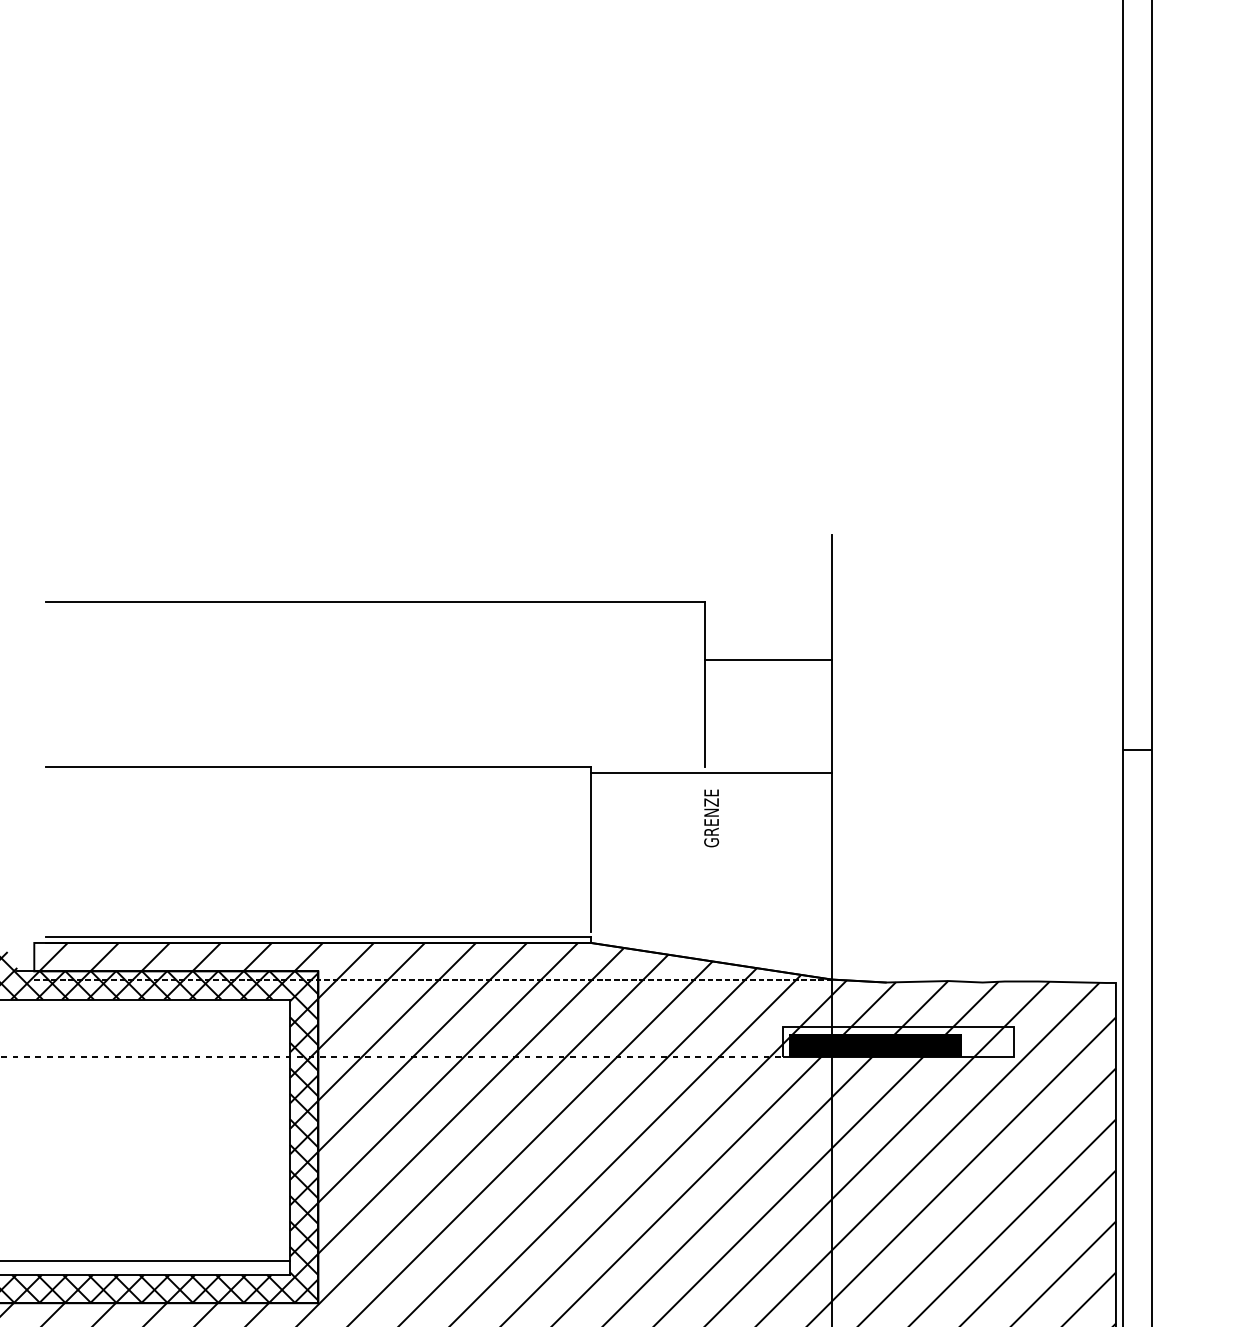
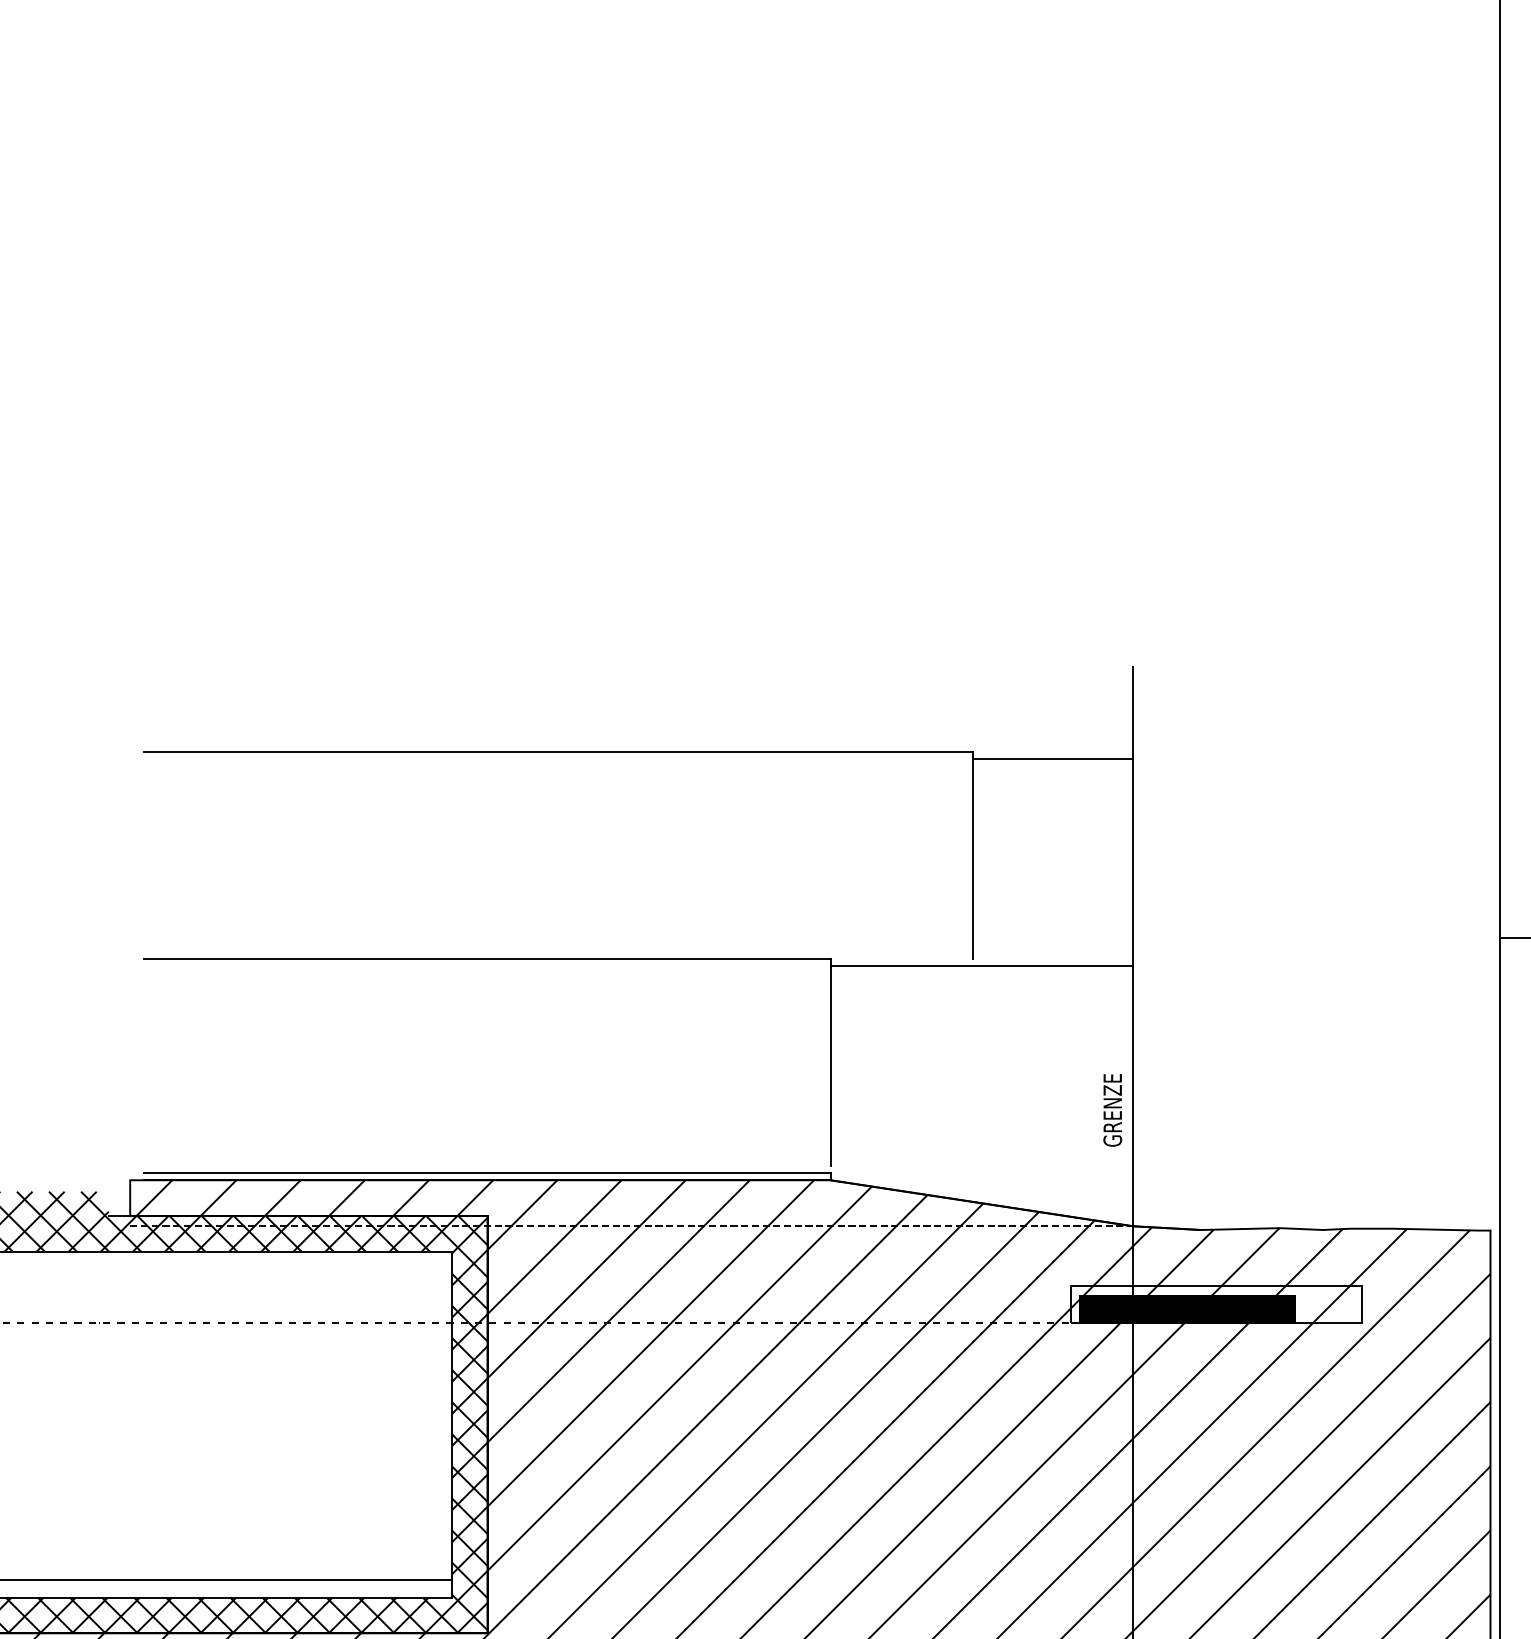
line: (767, 659) -> (1052, 758), moved
text: (711, 818) -> (1112, 1110), moved

